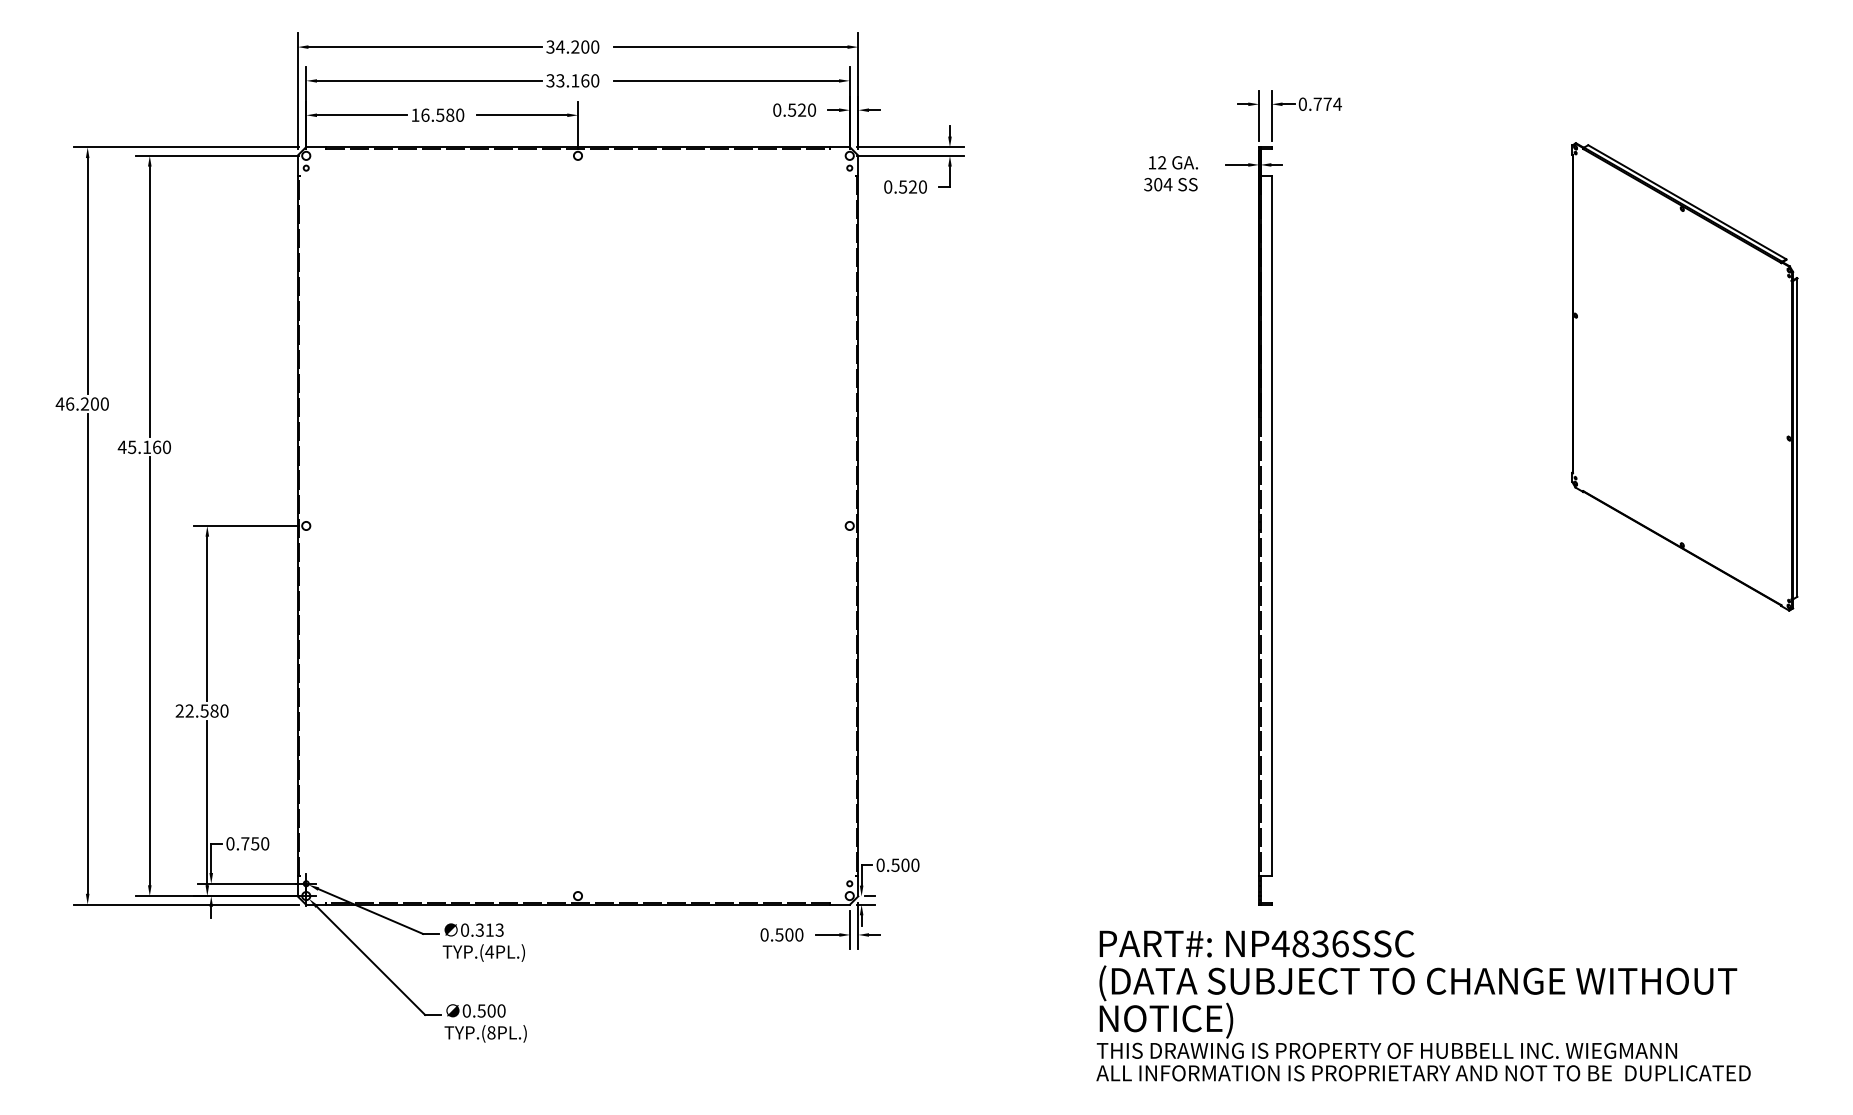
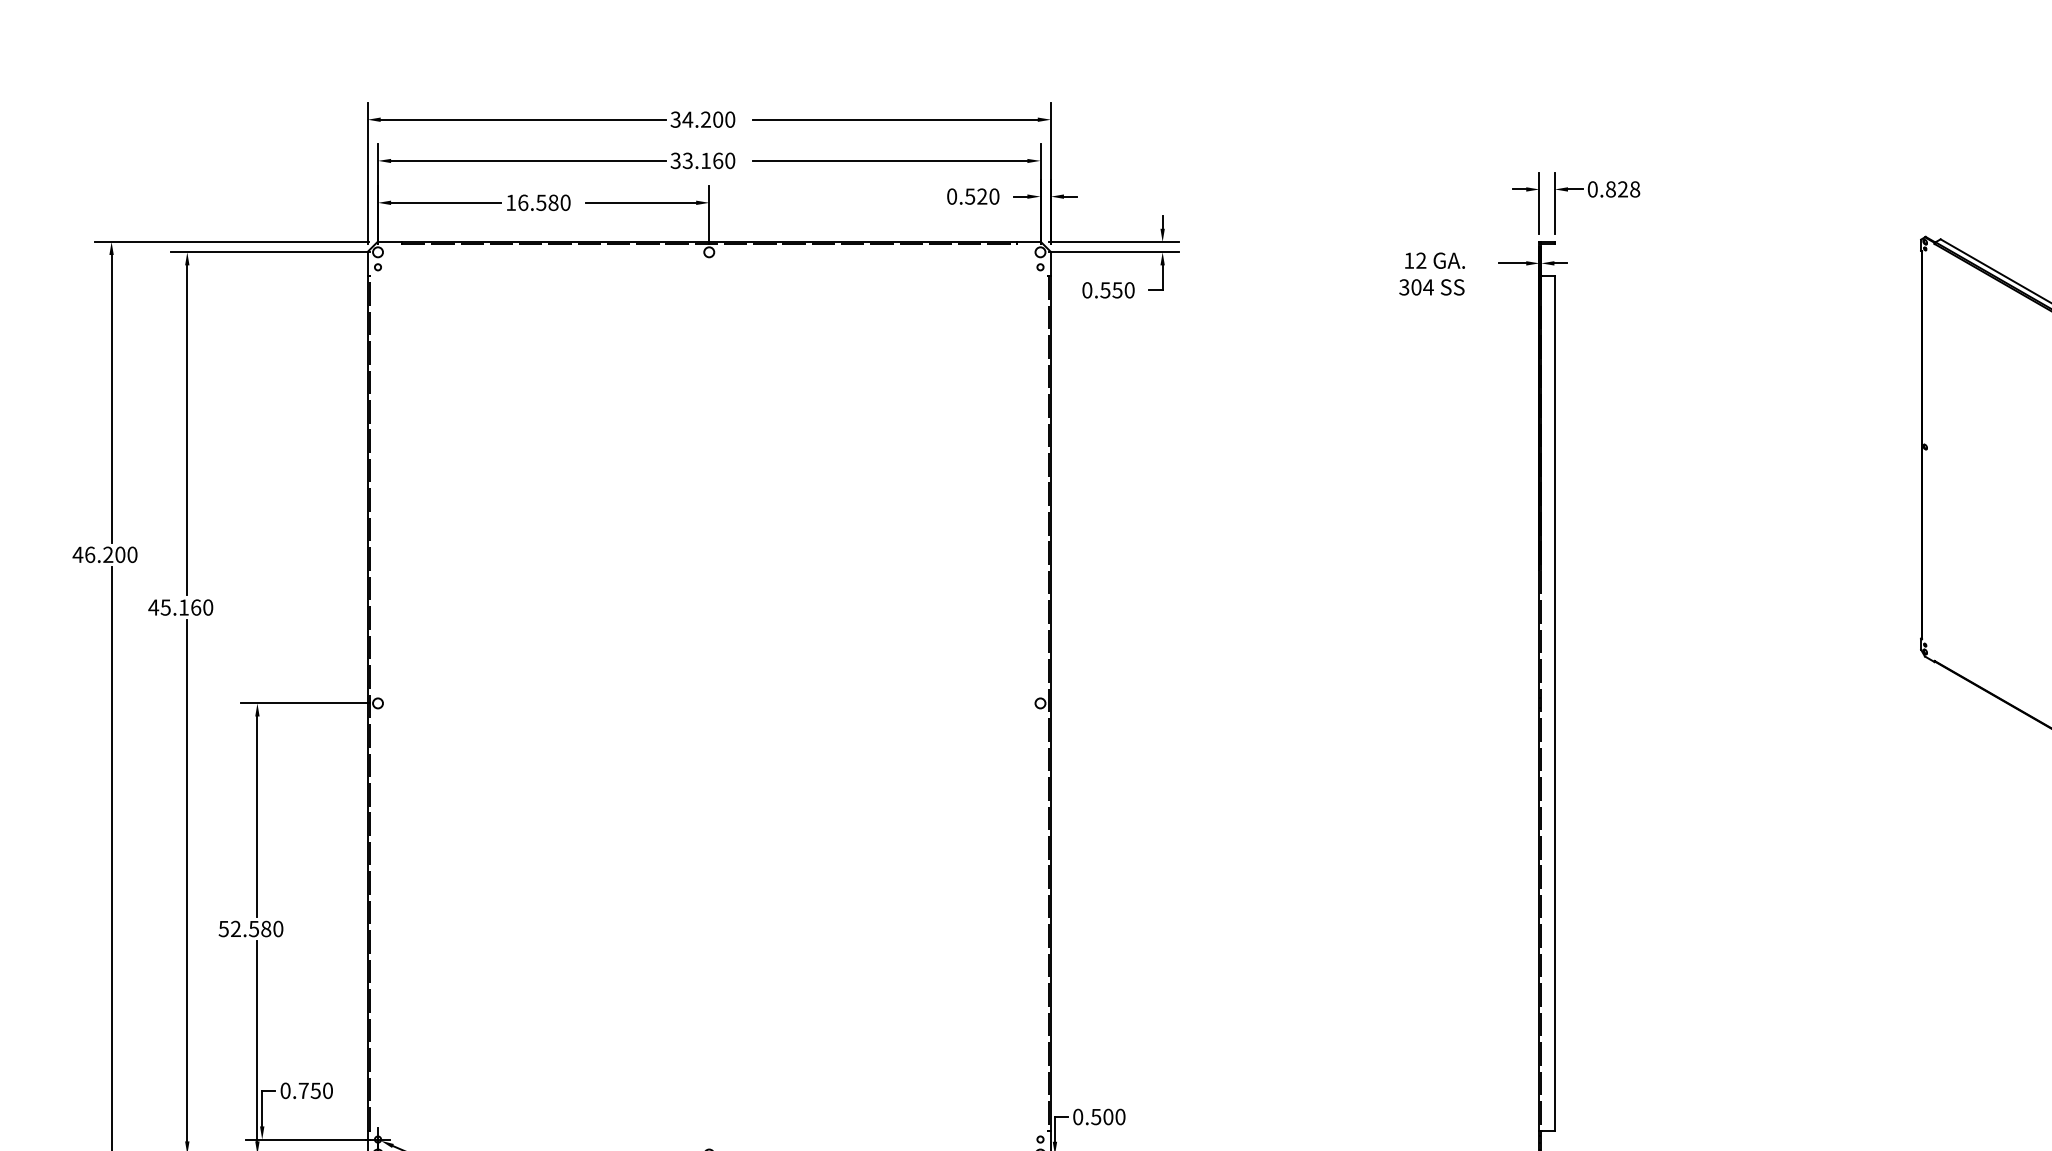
text: (1327, 103) -> (1622, 188), 0.774 -> 0.828
text: (913, 186) -> (1118, 289), 0.520 -> 0.550
text: (179, 710) -> (223, 928), 22.580 -> 52.580

